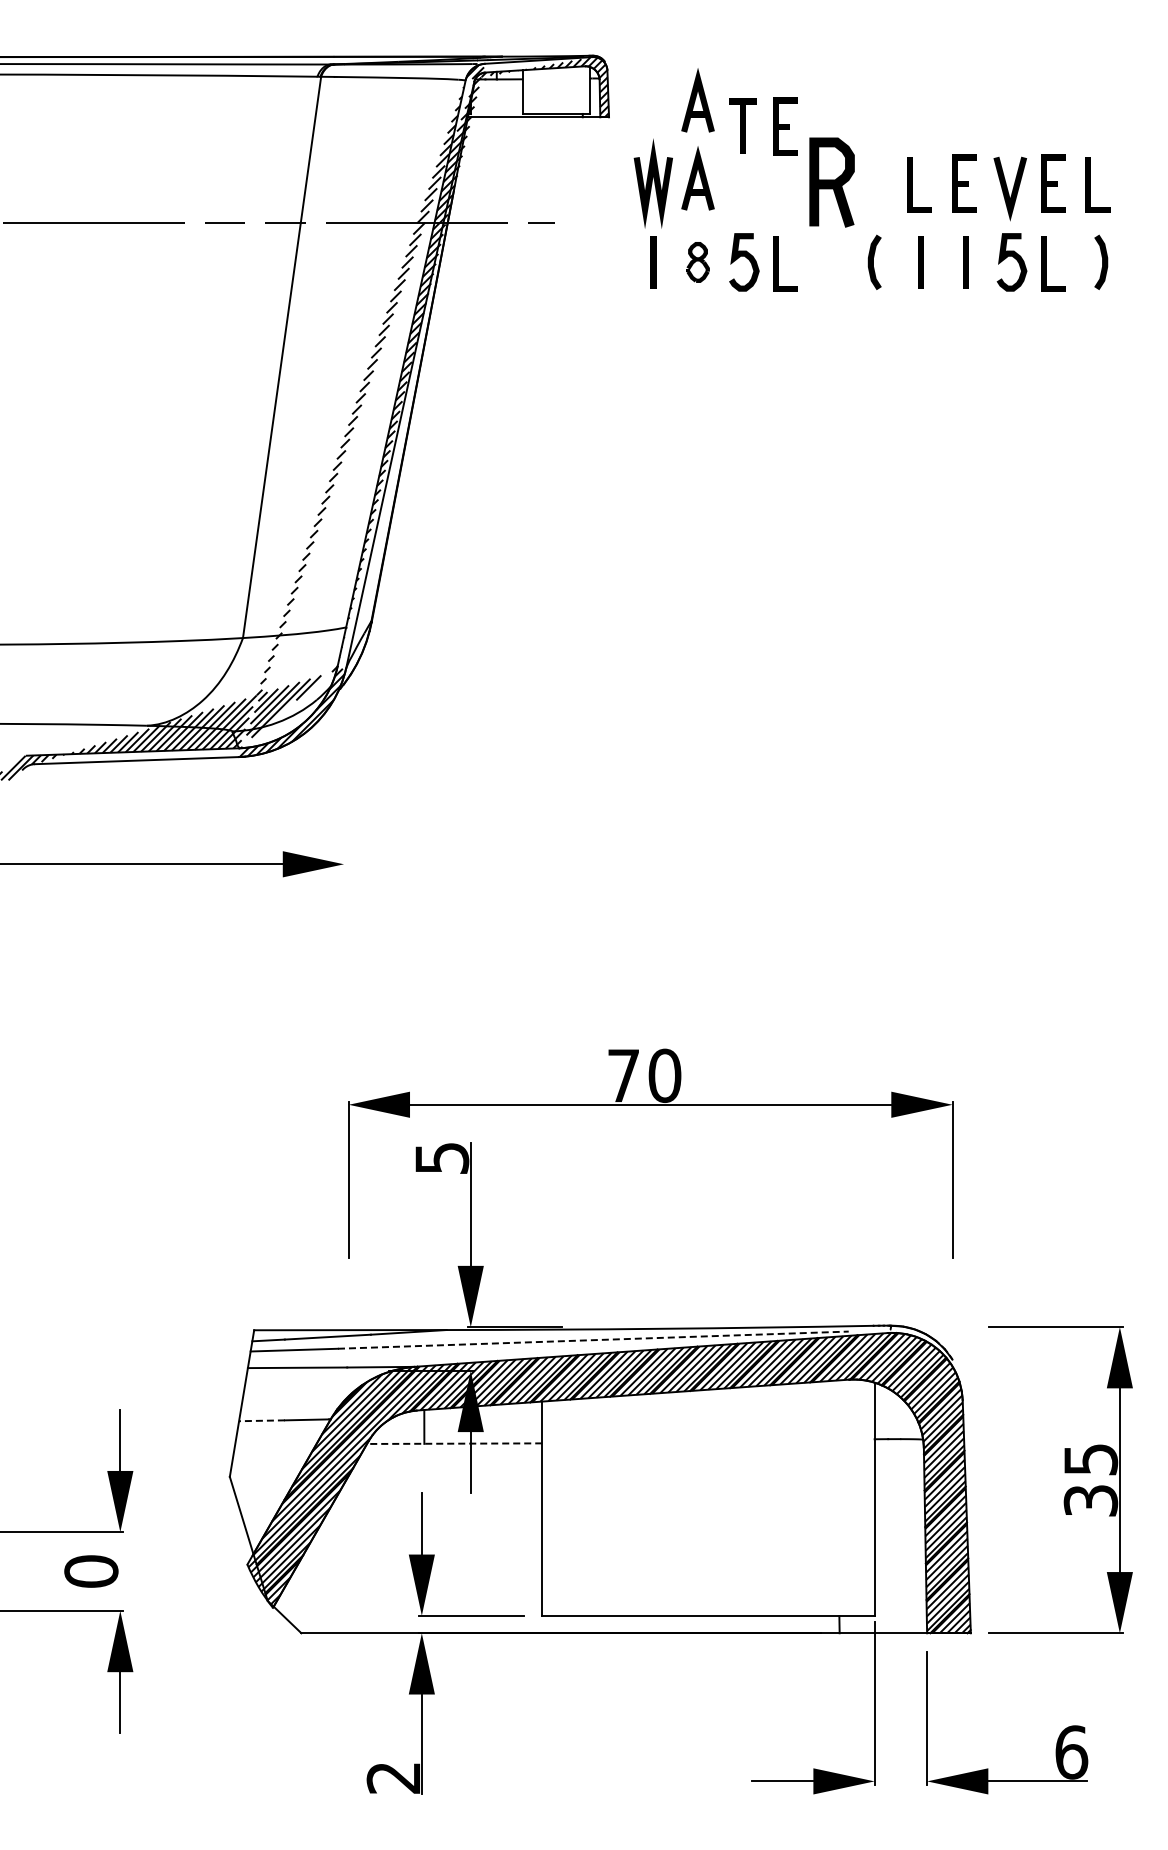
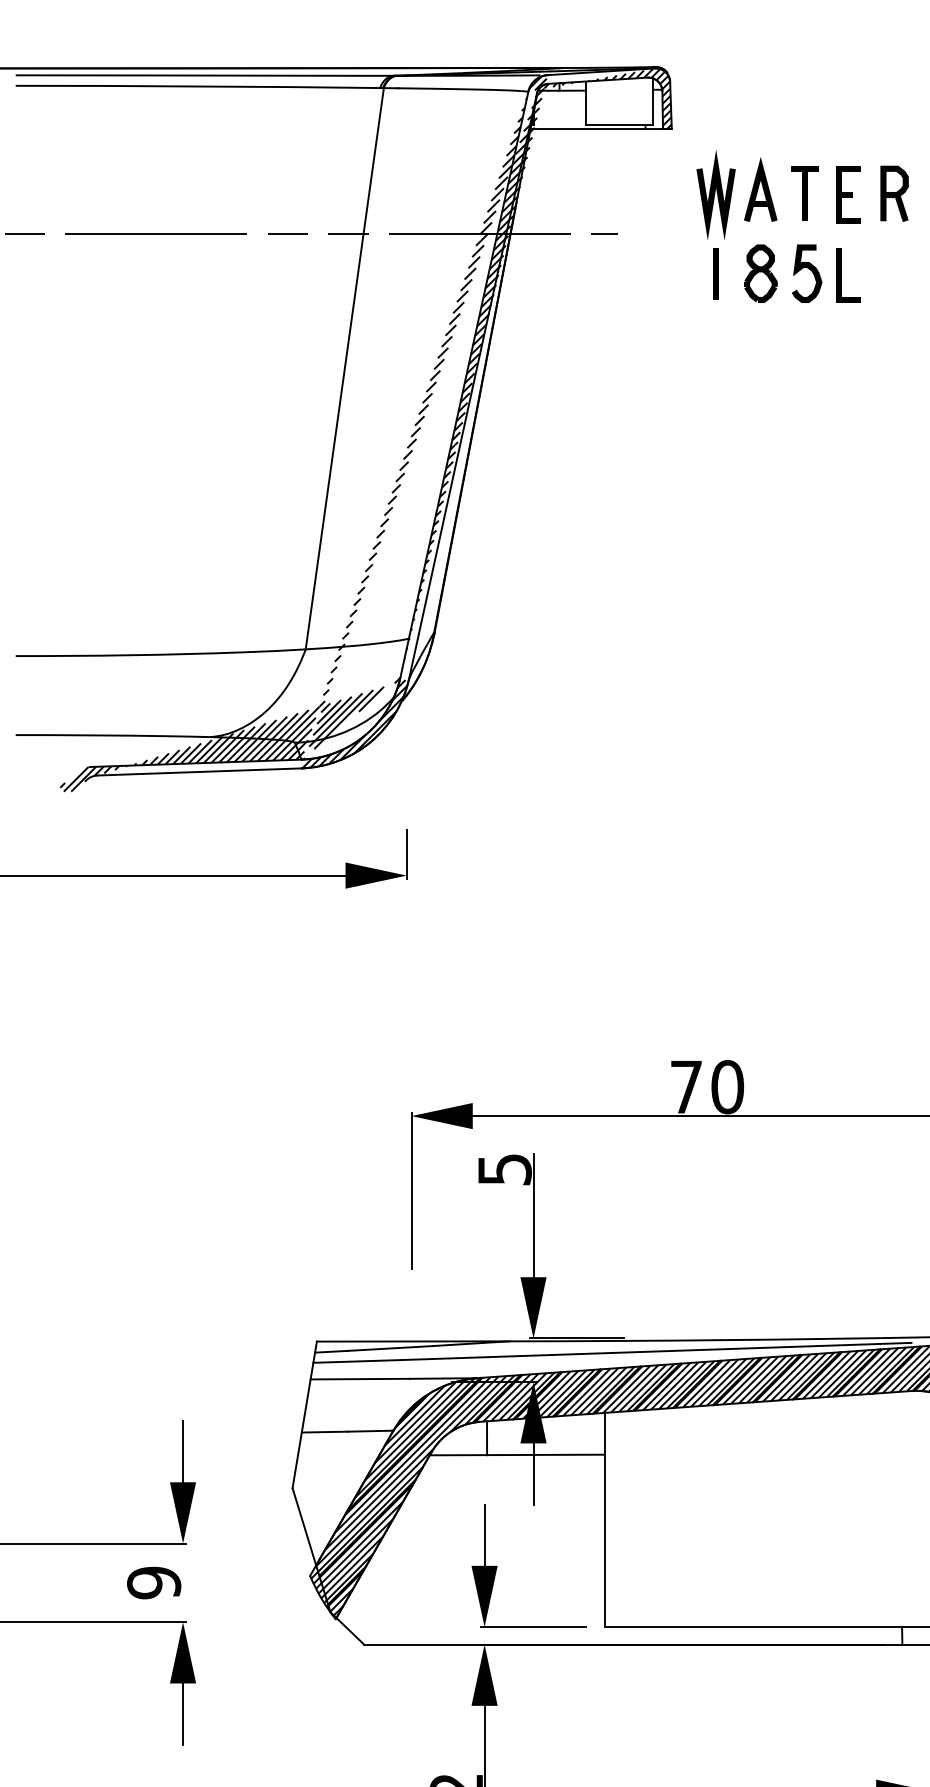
part: (697, 100) -> (760, 111), removed
part: (742, 125) -> (805, 192), moved
part: (785, 126) -> (848, 194), moved
part: (831, 182) -> (894, 193), size x0.62
part: (697, 262) -> (760, 273), size x1.43
line: (344, 842) -> (407, 853), added
line: (593, 1340) -> (656, 1351), dashed -> solid
line: (262, 1420) -> (325, 1431), dashed -> solid
line: (455, 1443) -> (518, 1454), dashed -> solid
text: (91, 1571) -> (154, 1582), 0 -> 9

